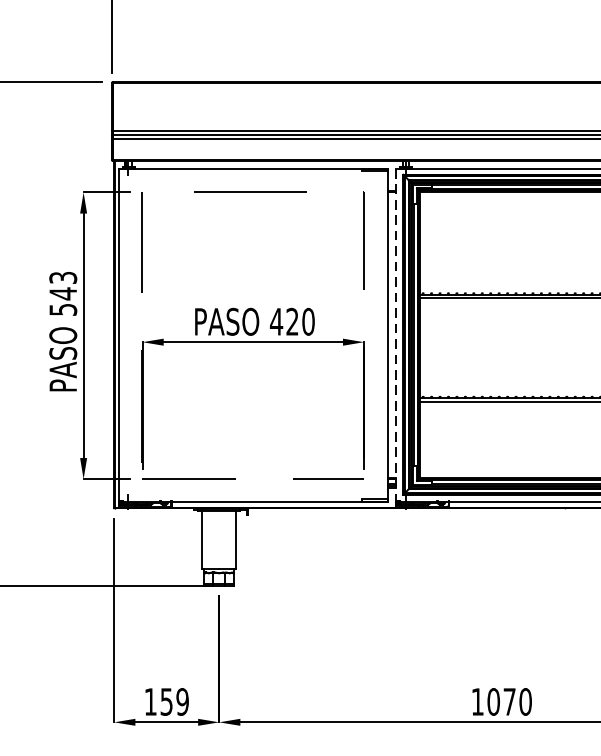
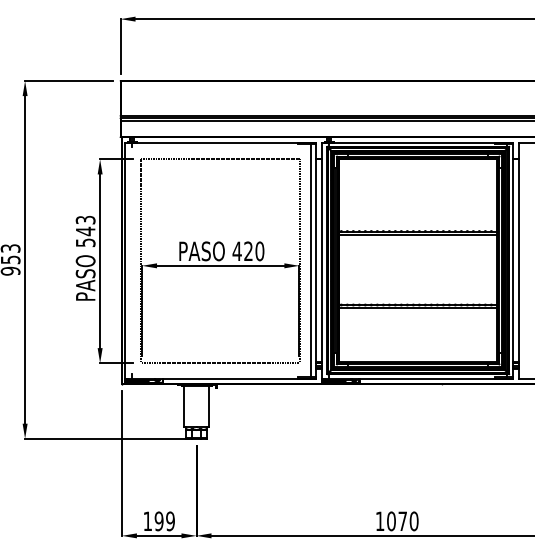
line: (379, 334) -> (310, 260), added
line: (395, 336) -> (321, 261), dashed -> solid
text: (165, 700) -> (158, 520), 159 -> 199

